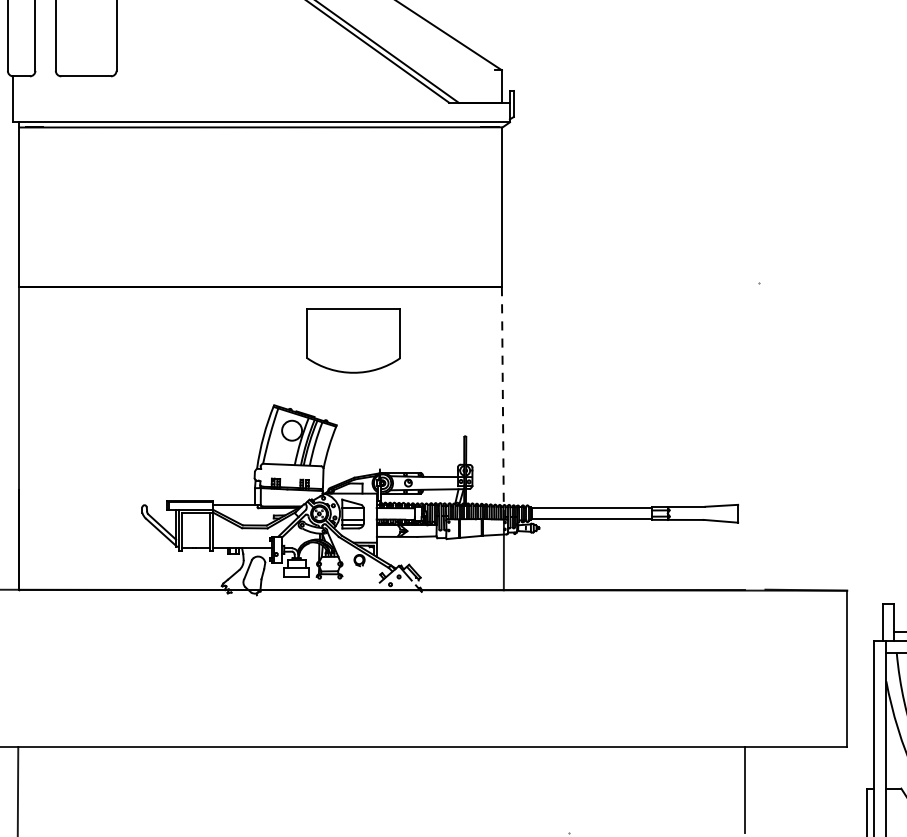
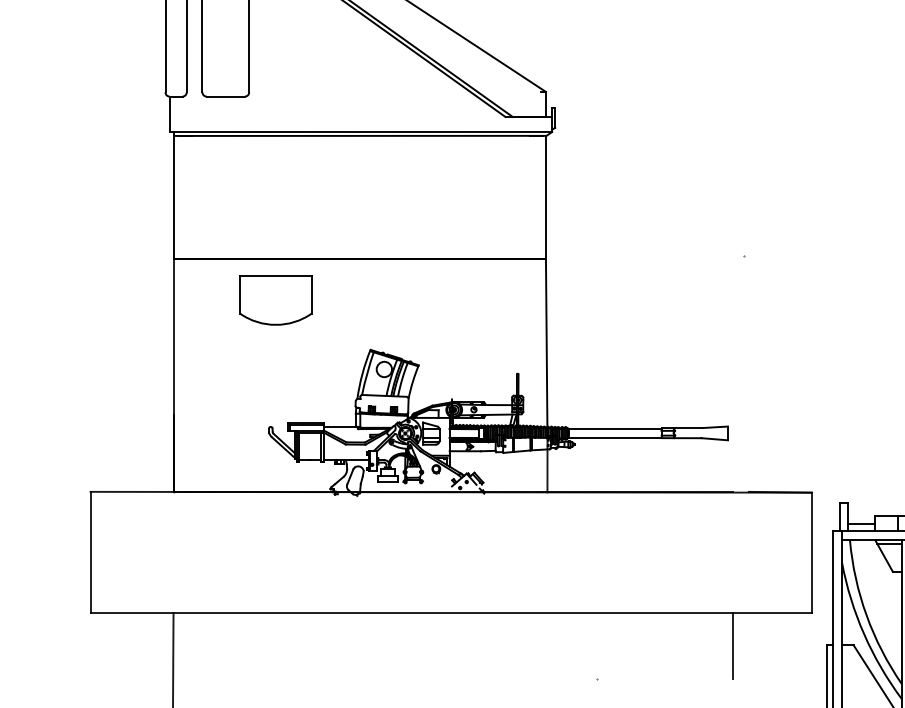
part: (353, 341) -> (275, 300), moved
line: (502, 403) -> (546, 348), dashed -> solid

